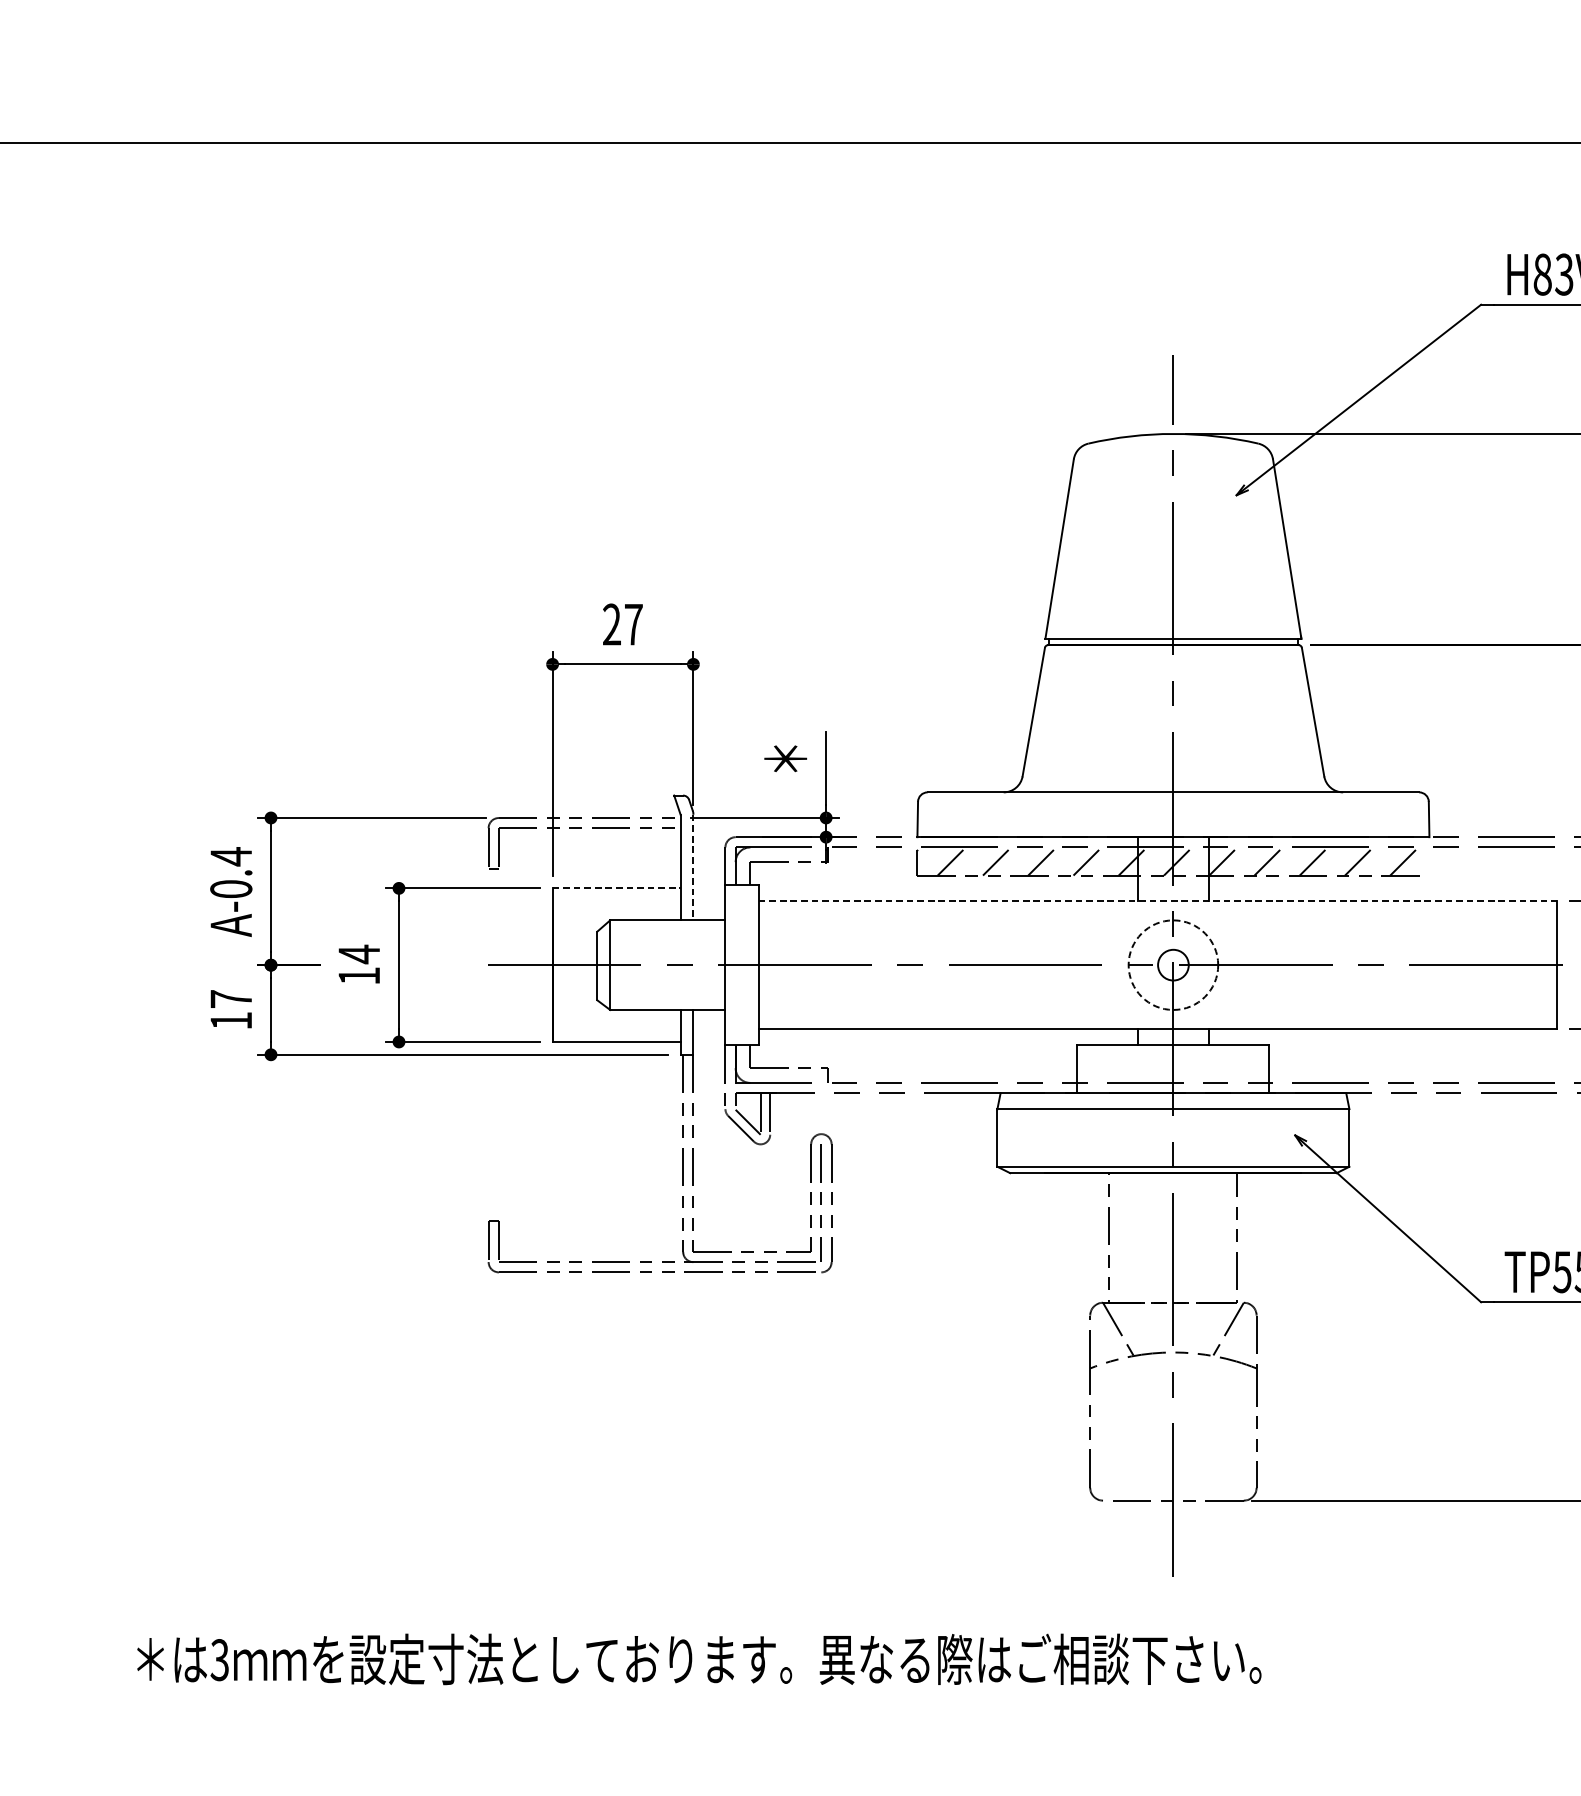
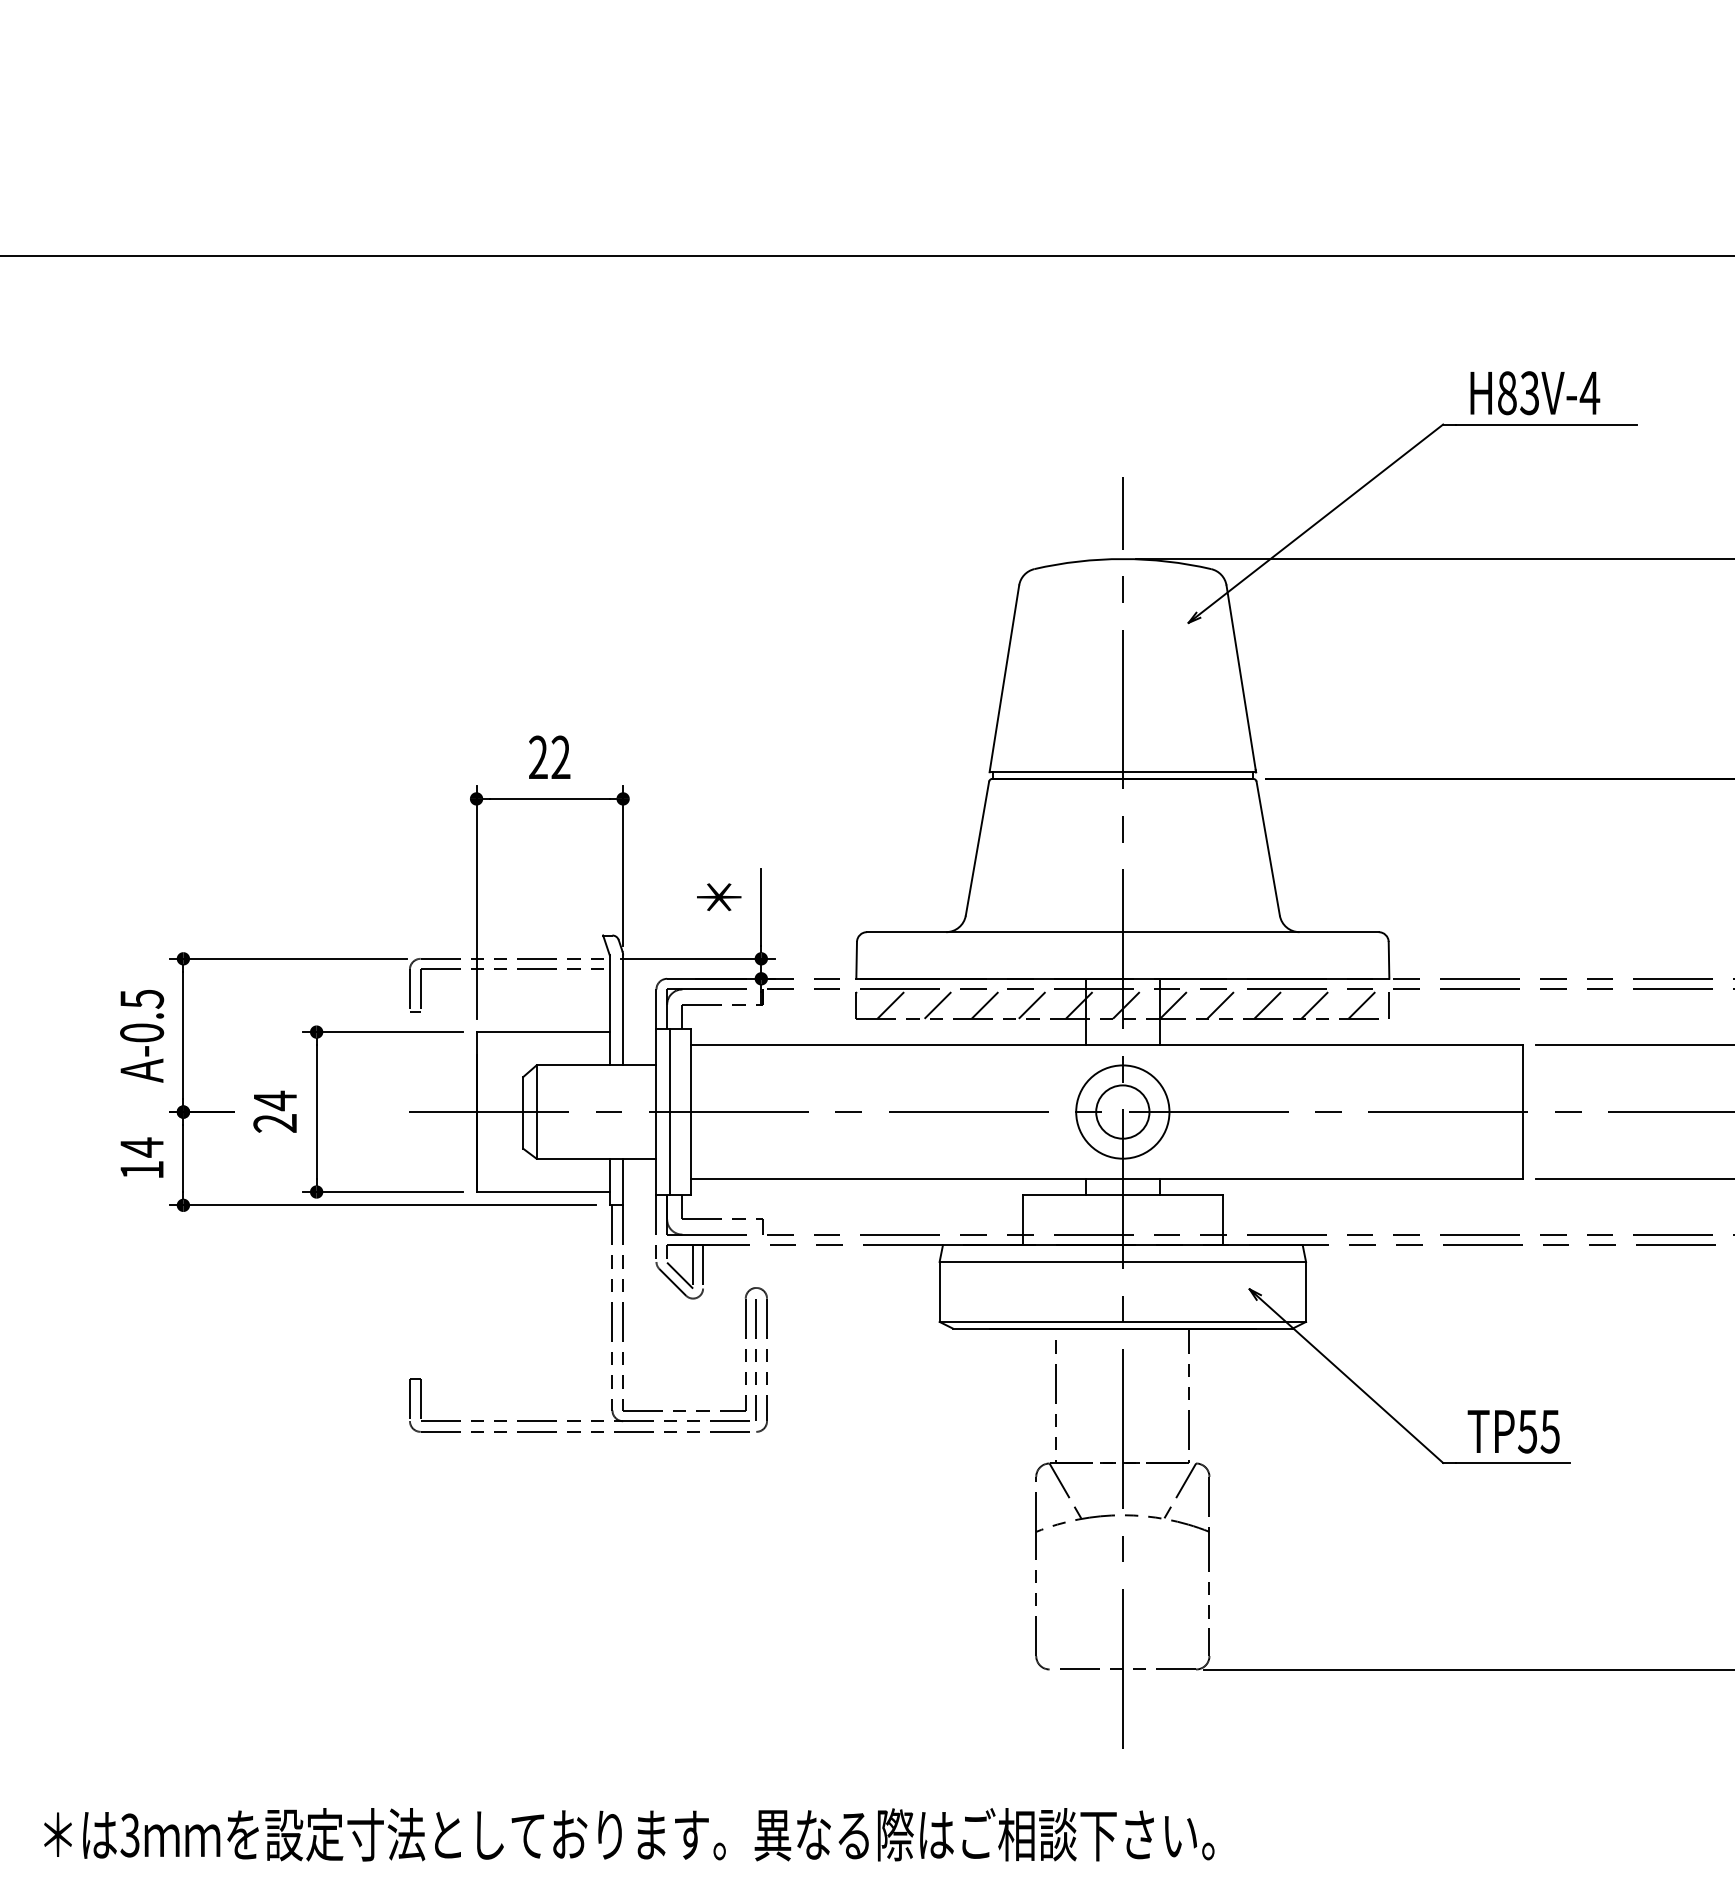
text: (633, 623) -> (560, 756), 27 -> 22
text: (231, 857) -> (142, 999), A-0.4 -> A-0.5
line: (1429, 862) -> (1389, 1005), added
line: (693, 867) -> (623, 1010), dashed -> solid
line: (616, 888) -> (543, 1032), dashed -> solid
line: (1157, 901) -> (1106, 1045), dashed -> solid
line: (737, 964) -> (669, 1111), added
circle: (1173, 964) -> (1122, 1111), dashed -> solid
circle: (1173, 964) -> (1122, 1111), size x1.67
text: (358, 976) -> (274, 1123), 14 -> 24
text: (230, 999) -> (141, 1147), 17 -> 14

